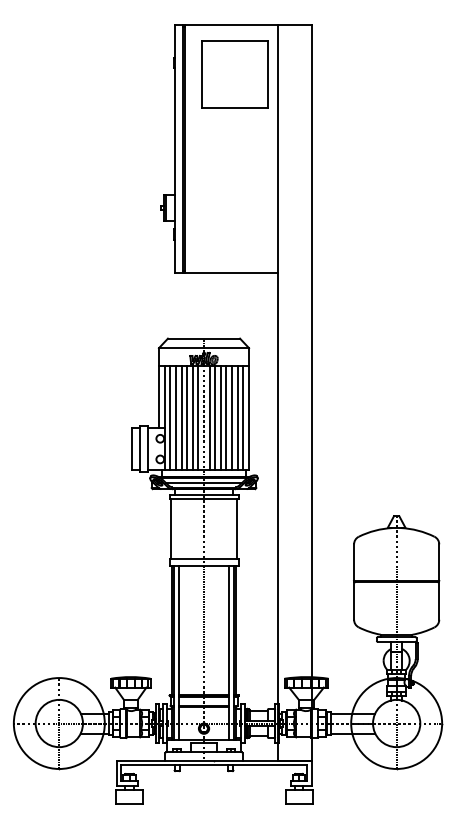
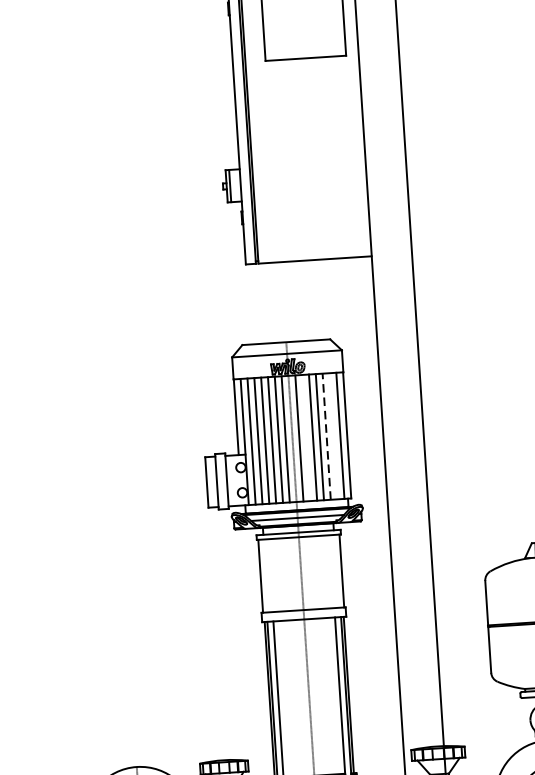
line: (215, 417) -> (306, 437), removed
line: (237, 417) -> (333, 435), removed
line: (232, 418) -> (327, 437), solid -> dashed

